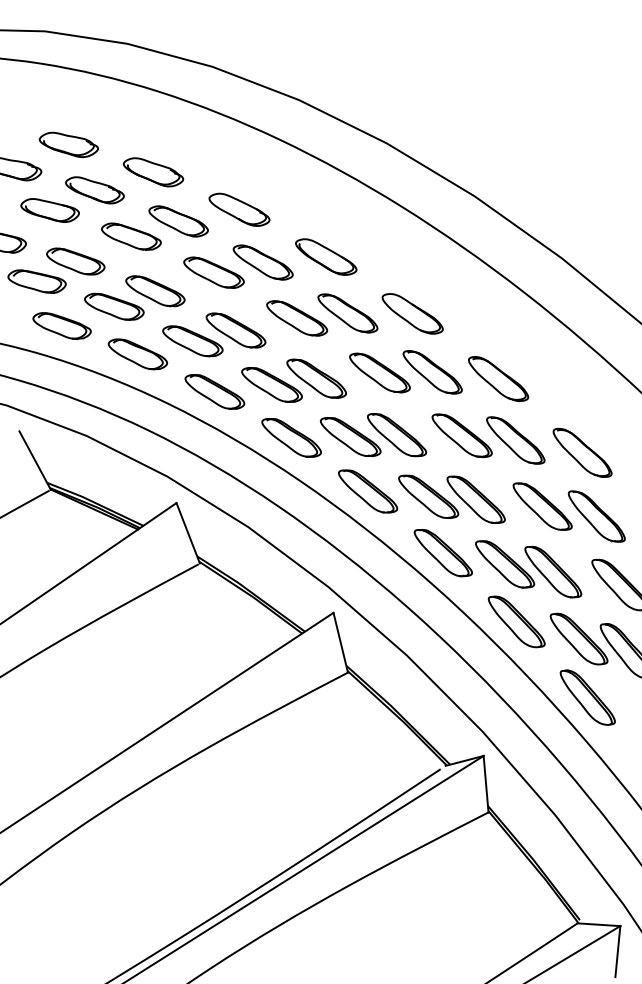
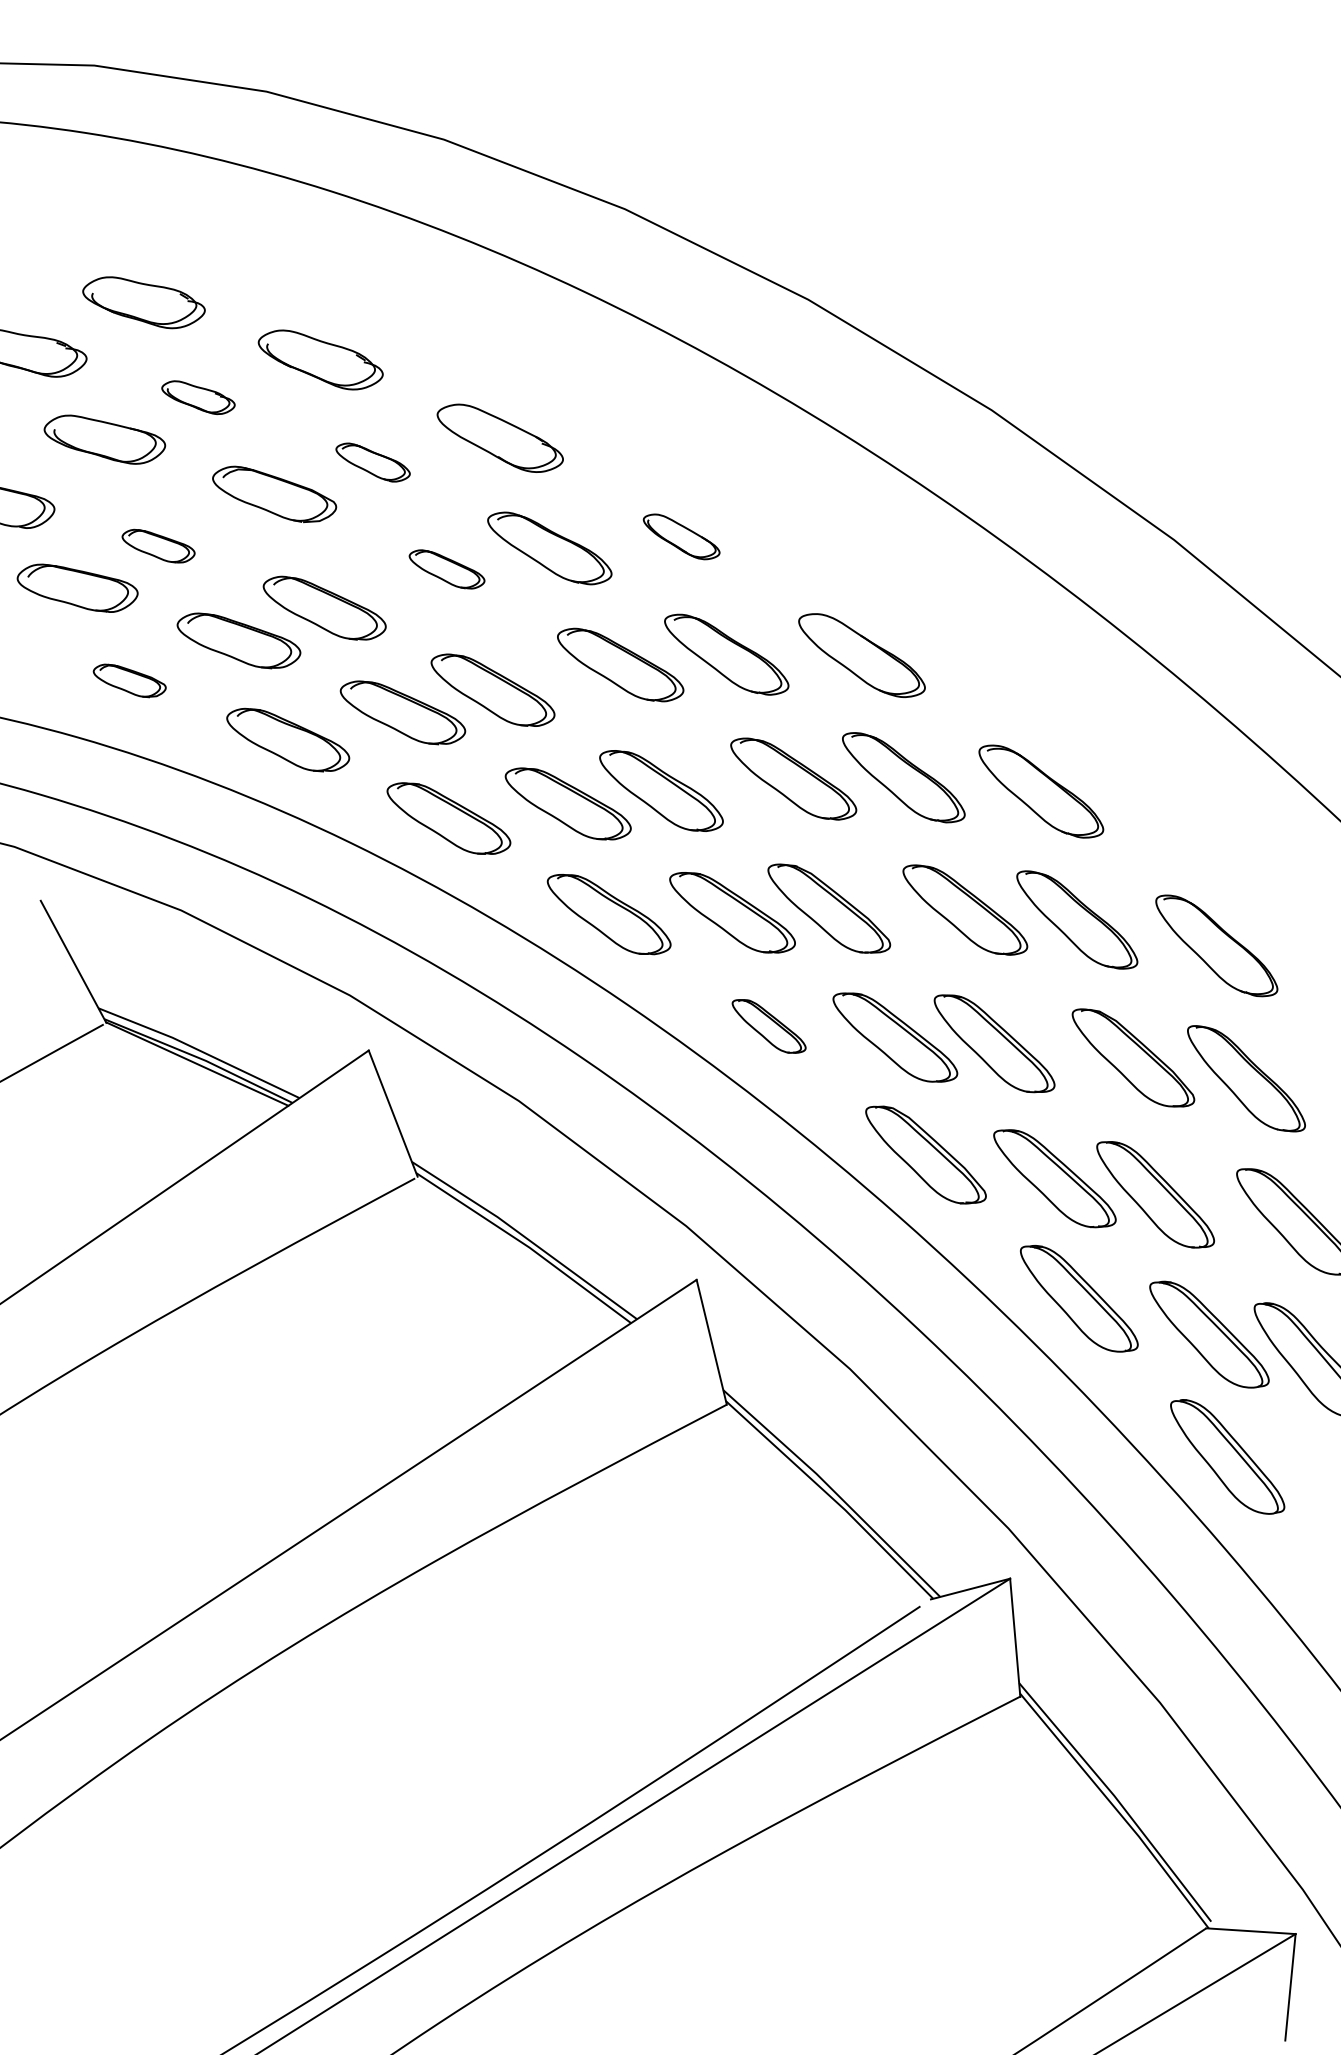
part: (94, 190) -> (197, 397), size x0.6
part: (178, 221) -> (372, 462), size x0.6
part: (326, 256) -> (681, 535), size x0.6
part: (75, 261) -> (157, 546), size x0.6
part: (213, 272) -> (446, 569), size x0.6
part: (61, 325) -> (128, 679), size x0.6
part: (368, 491) -> (769, 1026), size x0.6

